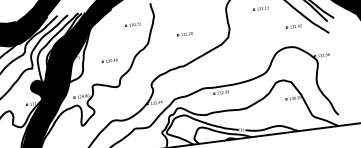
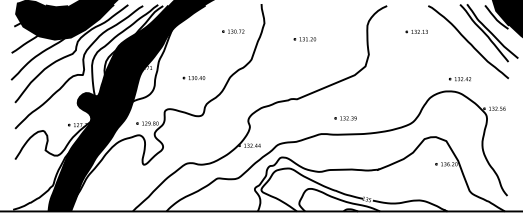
part: (293, 26) -> (459, 79), moved
part: (184, 34) -> (304, 39), moved
part: (221, 92) -> (345, 118), moved

